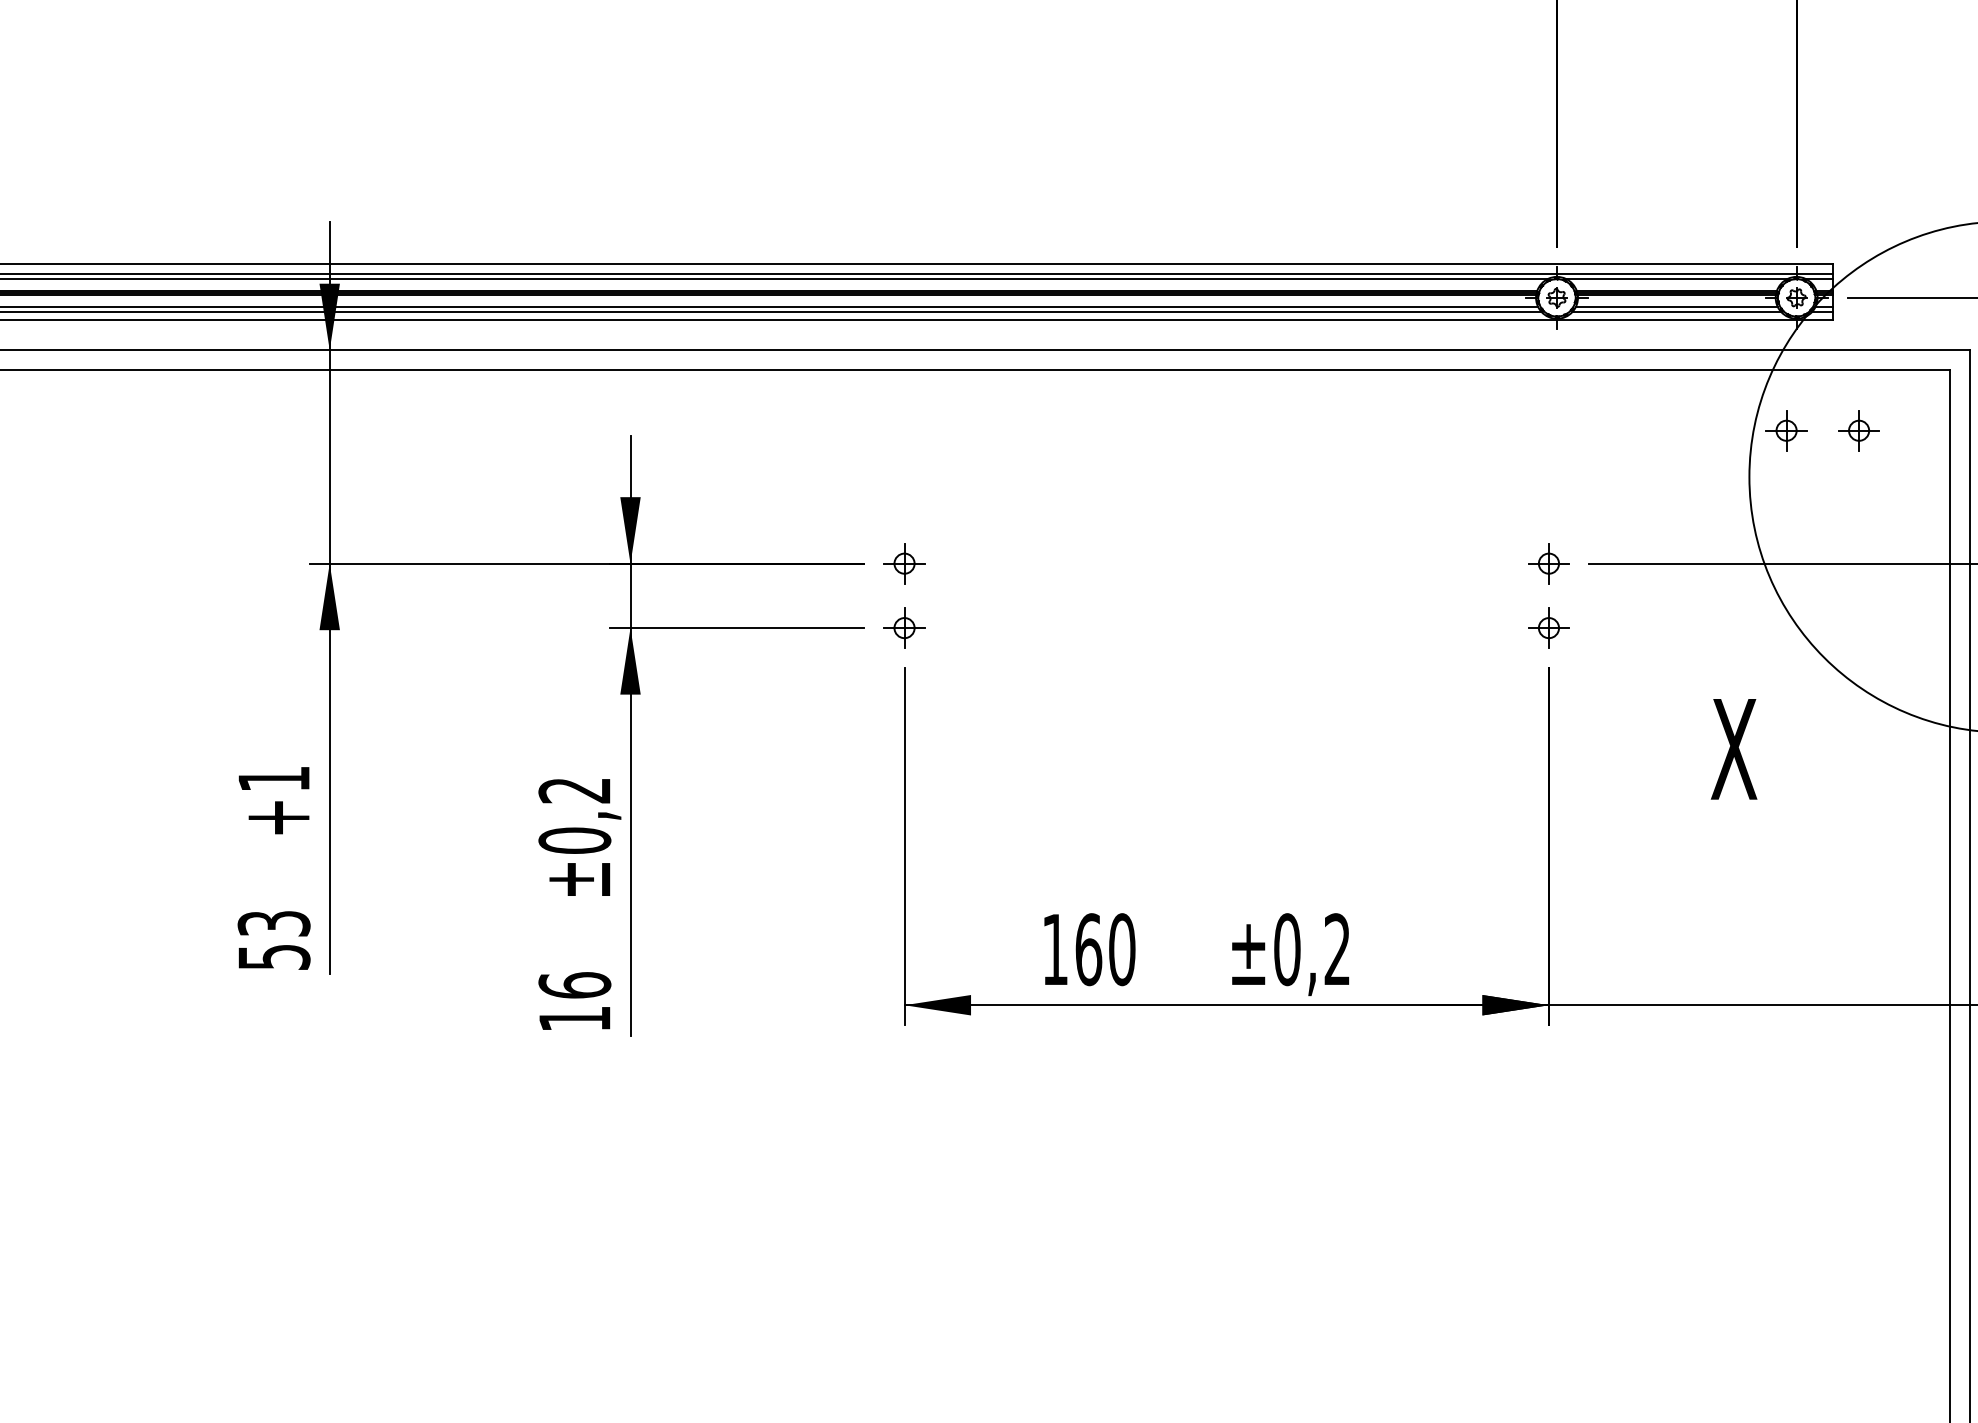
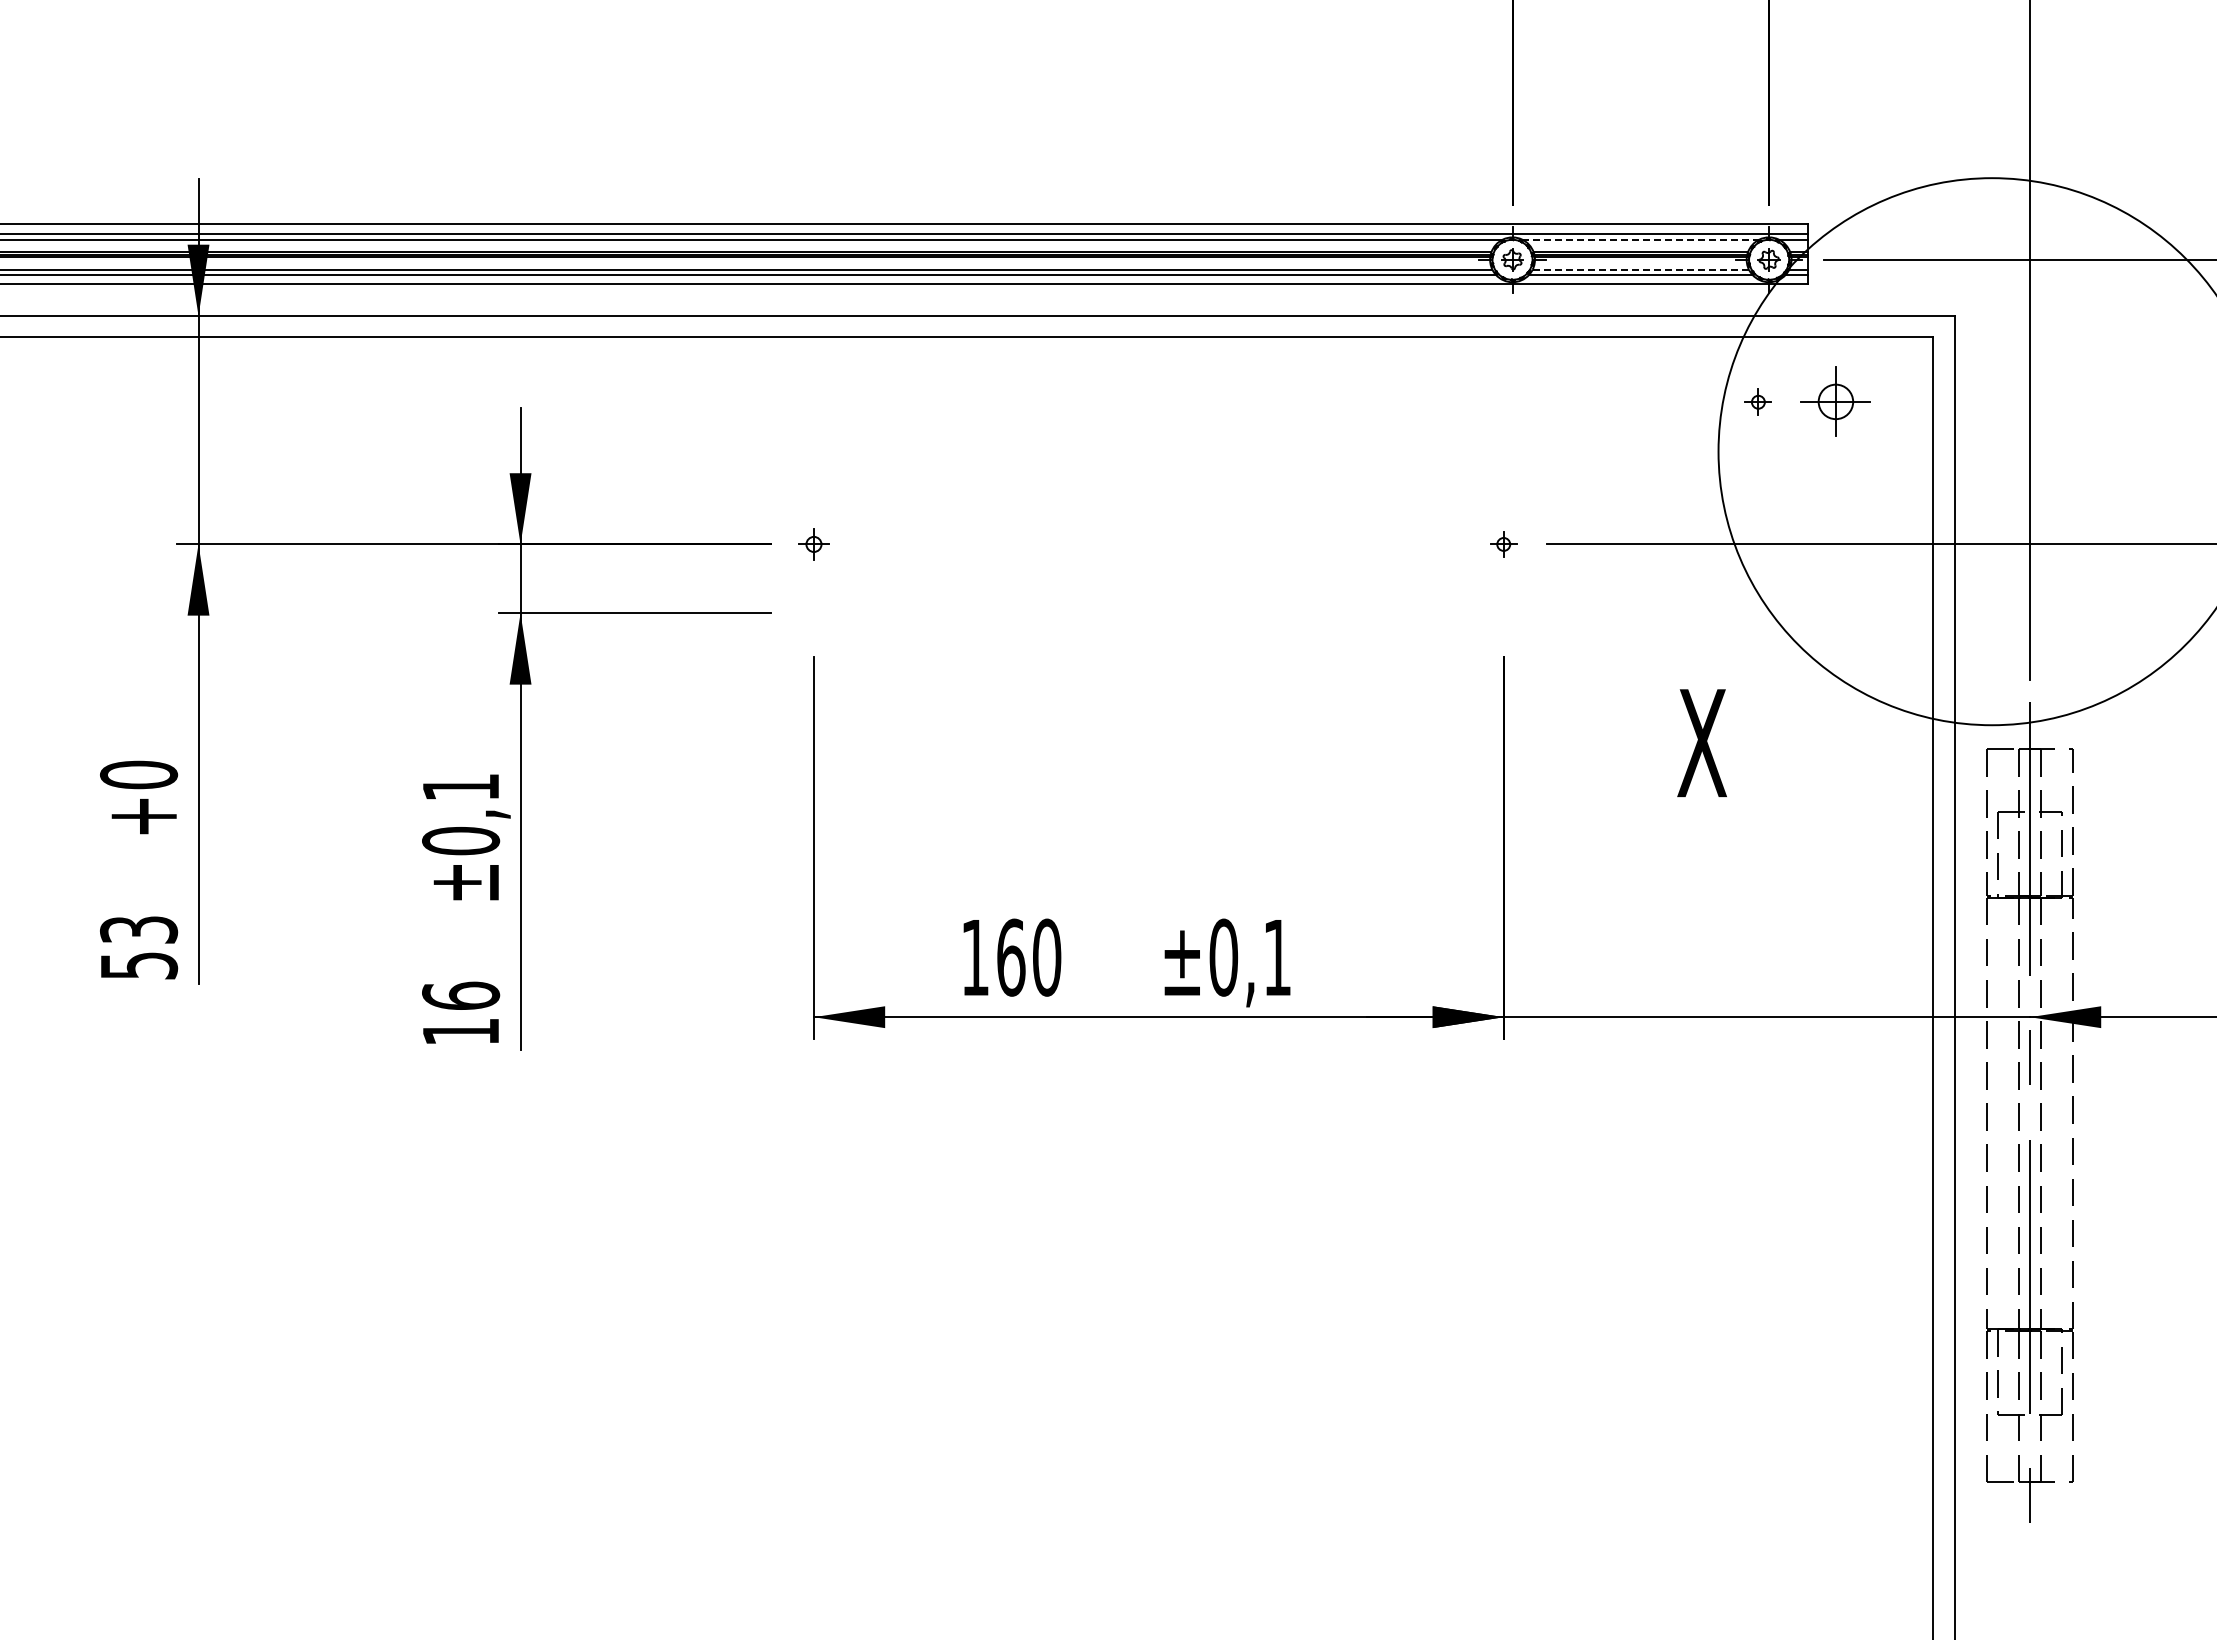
line: (1676, 278) -> (1640, 239), solid -> dashed
line: (1677, 306) -> (1641, 269), solid -> dashed
part: (1786, 431) -> (1758, 402), size x0.6
part: (1858, 431) -> (1835, 402), size x1.6
part: (904, 563) -> (813, 544), size x0.7
part: (1548, 563) -> (1503, 544), size x0.6
part: (904, 628) -> (813, 613), removed
part: (1548, 628) -> (1503, 613), removed
text: (274, 778) -> (139, 774), +1 -> +0
text: (574, 790) -> (460, 787), ±0,2 -> ±0,1
text: (1336, 948) -> (1276, 956), ±0,2 -> ±0,1

